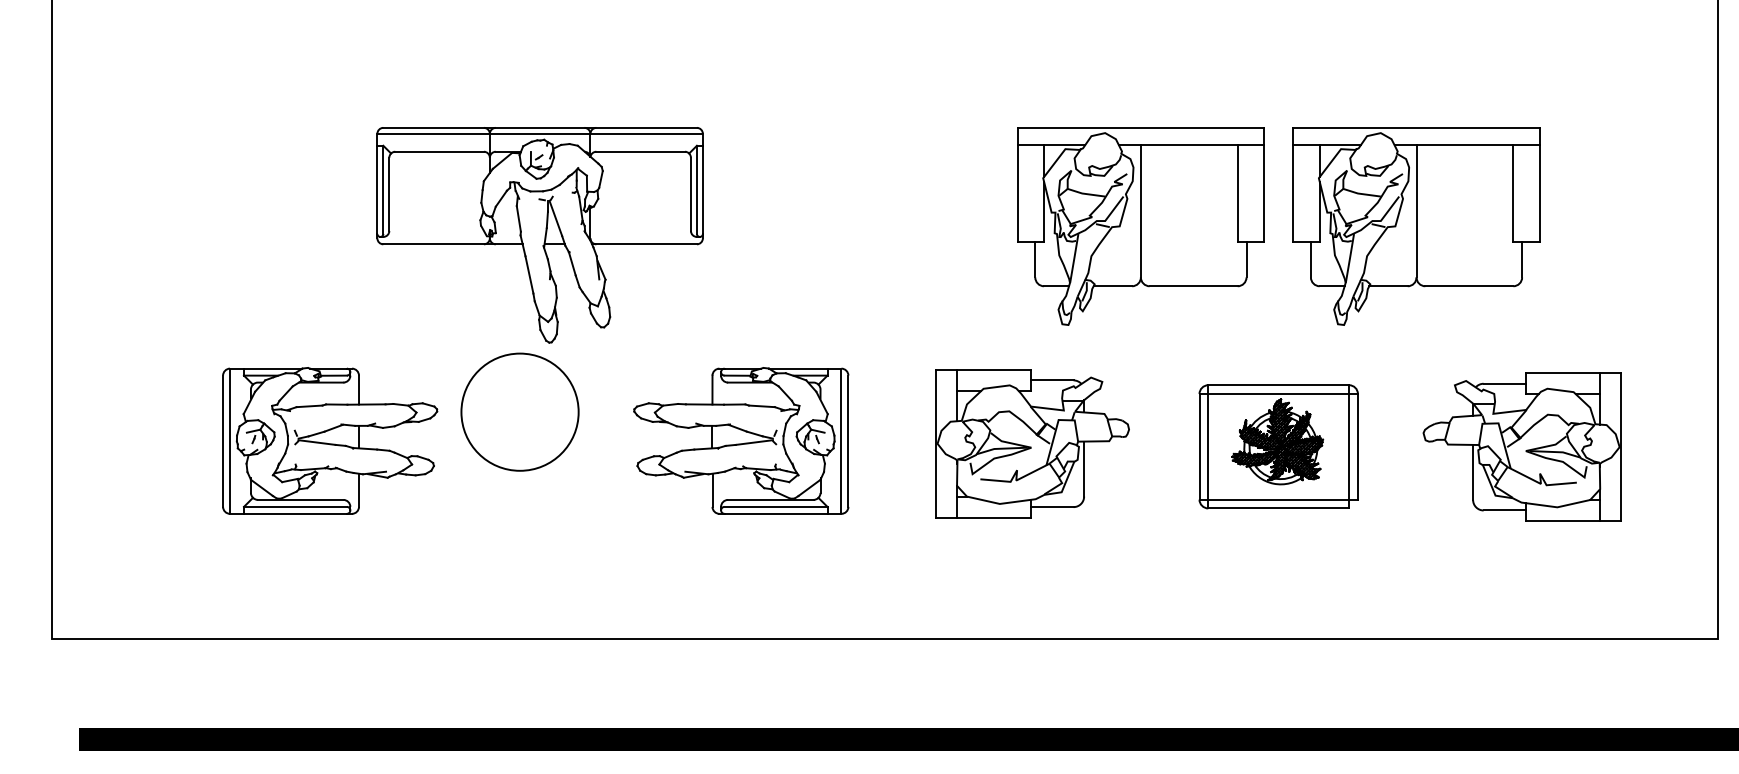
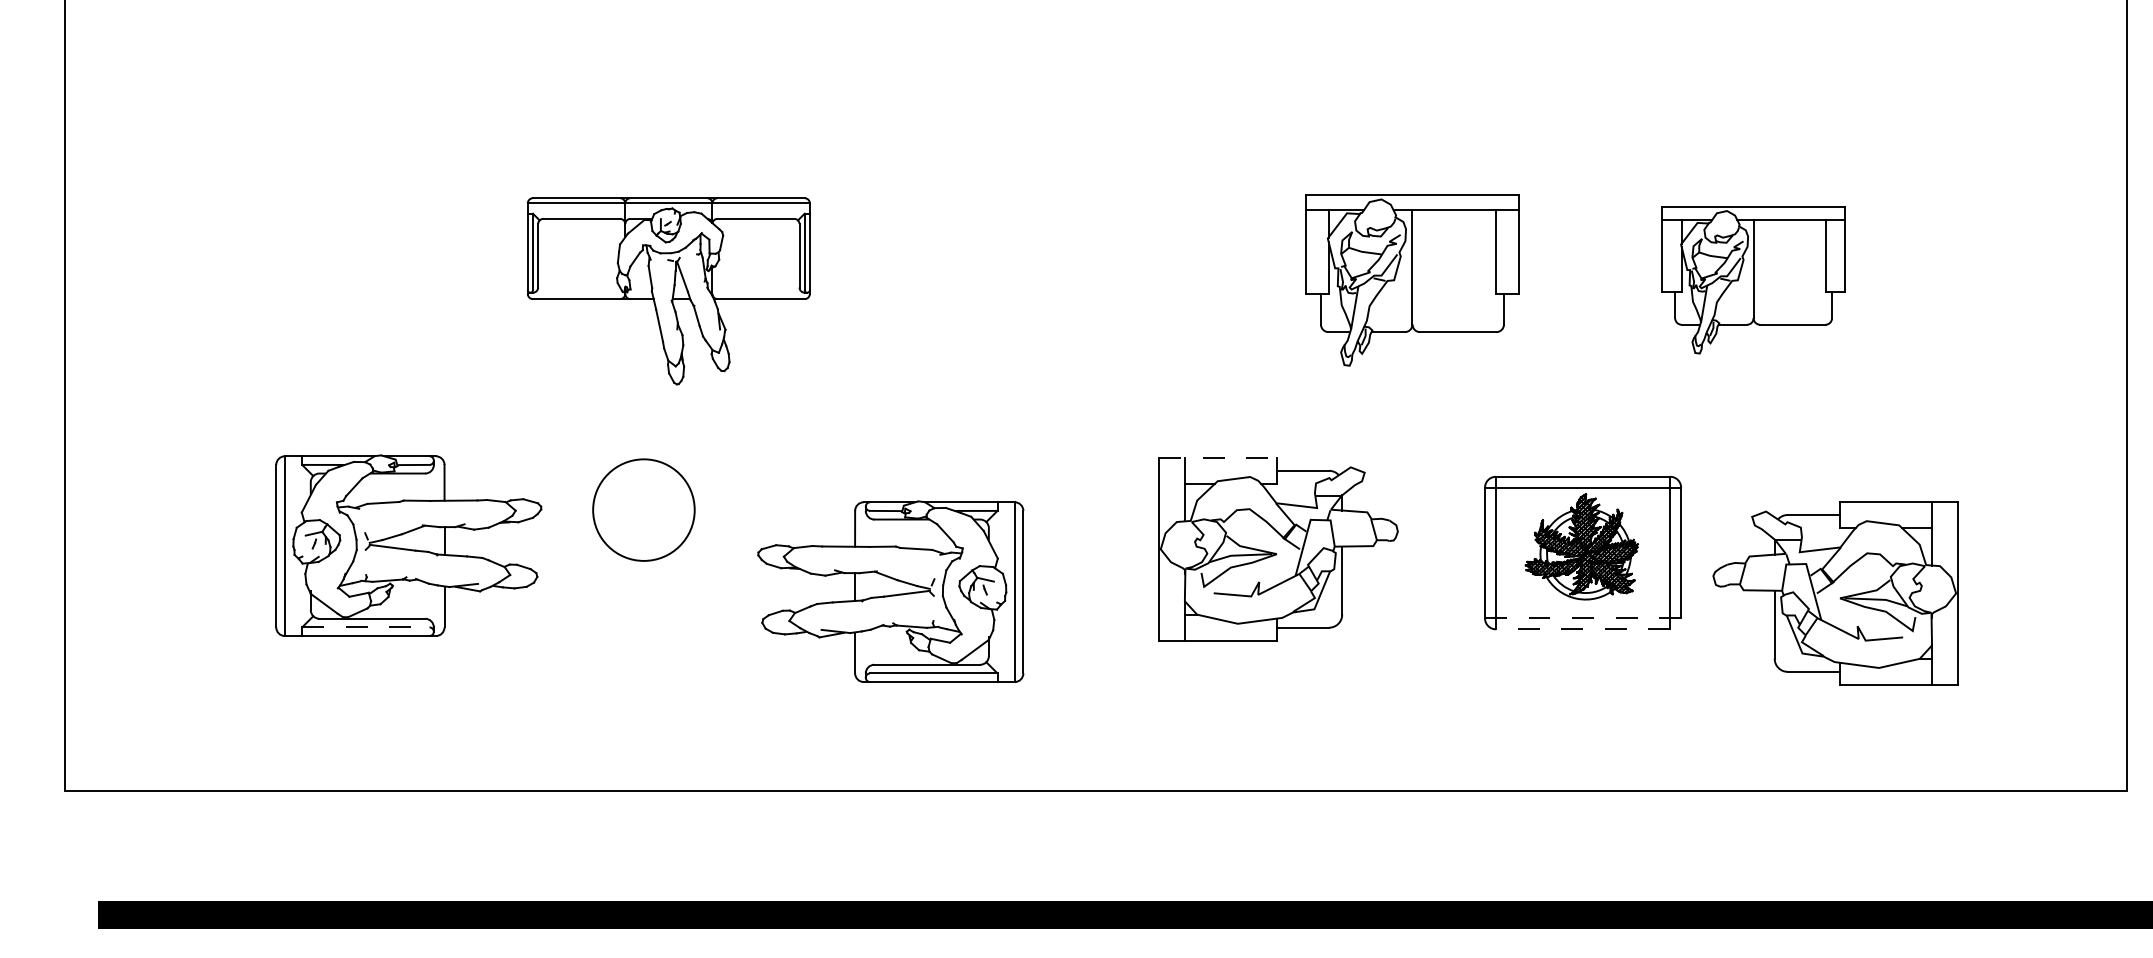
part: (1140, 226) -> (1412, 280), size x0.7
part: (1416, 226) -> (1753, 280), size x0.6
part: (539, 235) -> (668, 291), size x0.7
line: (984, 369) -> (1218, 457), solid -> dashed
circle: (519, 411) -> (643, 509), size x0.7
part: (741, 440) -> (890, 591), moved
part: (1522, 447) -> (1835, 593), moved
line: (1278, 499) -> (1582, 618), solid -> dashed
line: (295, 506) -> (365, 627), solid -> dashed
line: (1278, 508) -> (1582, 629), solid -> dashed

